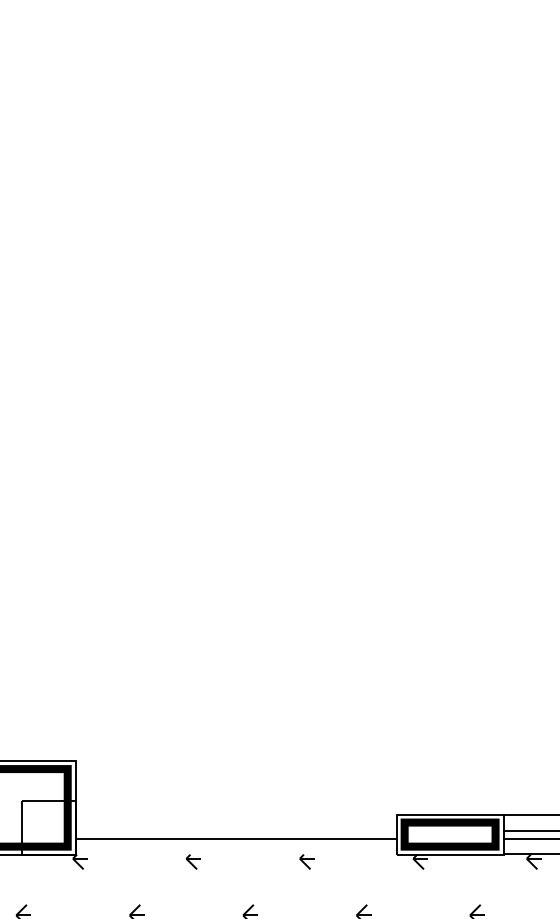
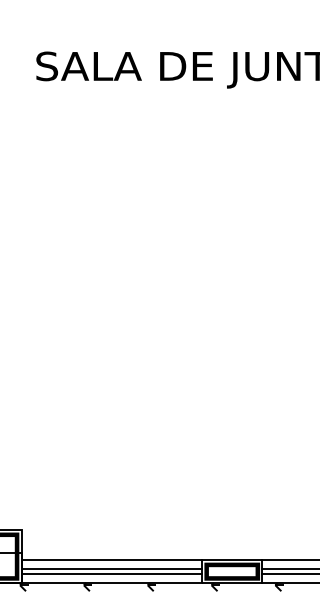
line: (235, 814) -> (111, 560), added
line: (235, 830) -> (111, 569), added
line: (235, 853) -> (111, 582), added

